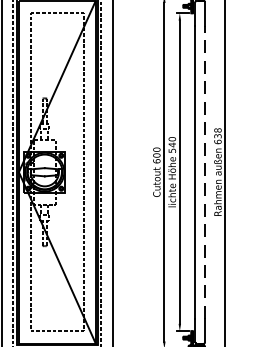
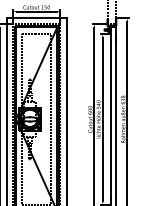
line: (205, 170) -> (116, 118), dashed -> solid

